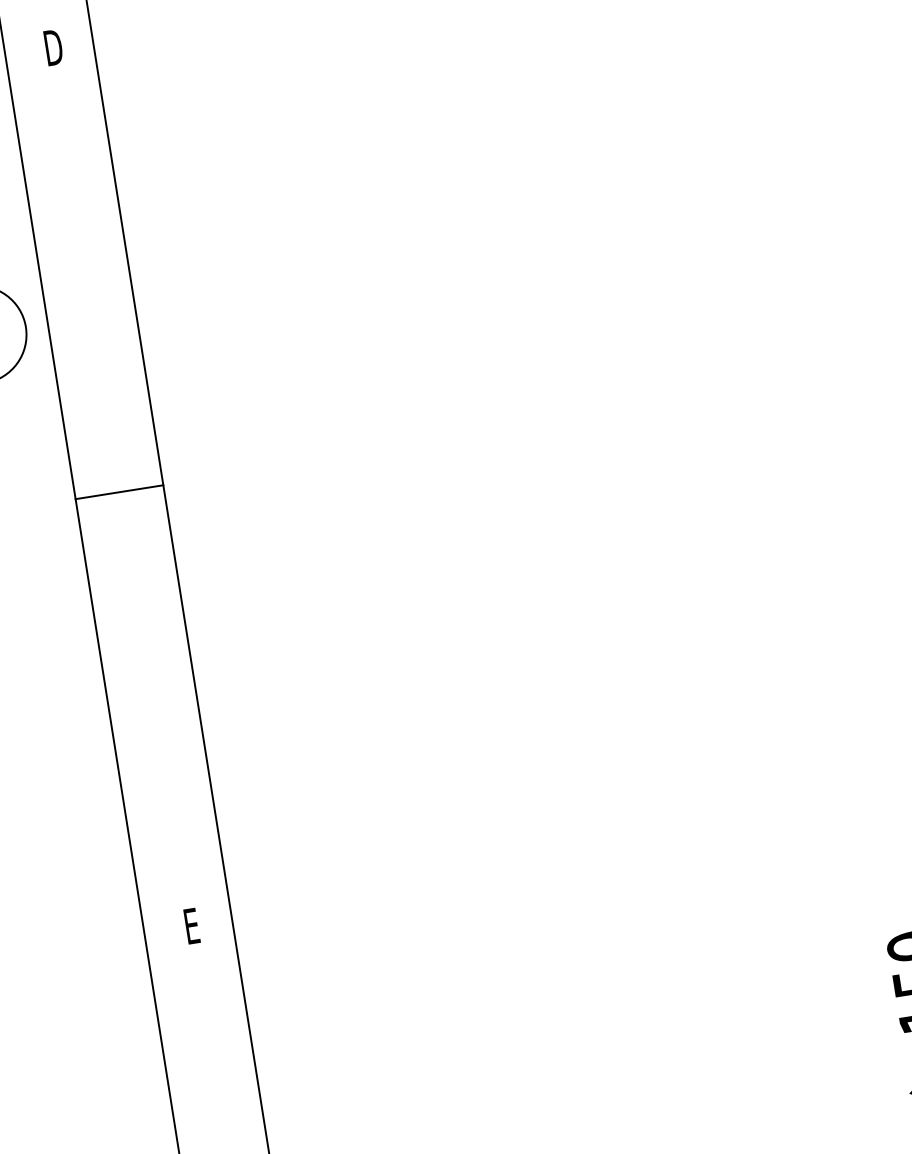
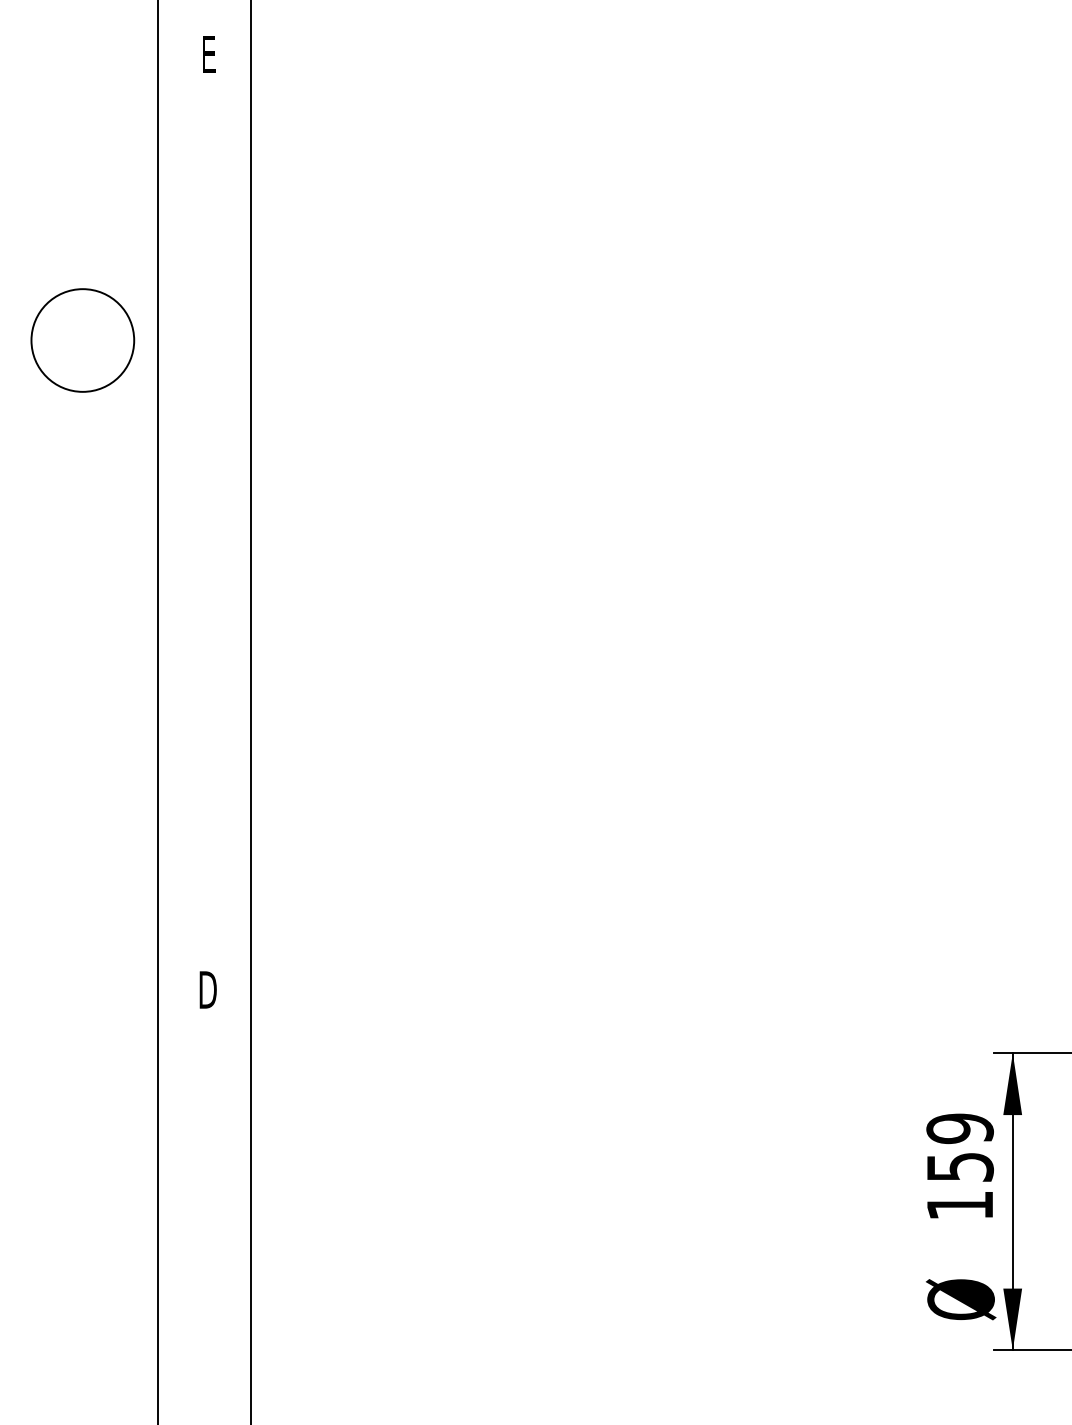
text: (53, 47) -> (208, 54), D -> E
line: (118, 492) -> (203, 527), removed
text: (191, 925) -> (207, 989), E -> D

